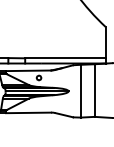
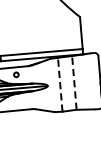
line: (80, 90) -> (59, 84), solid -> dashed
line: (94, 90) -> (74, 82), solid -> dashed

